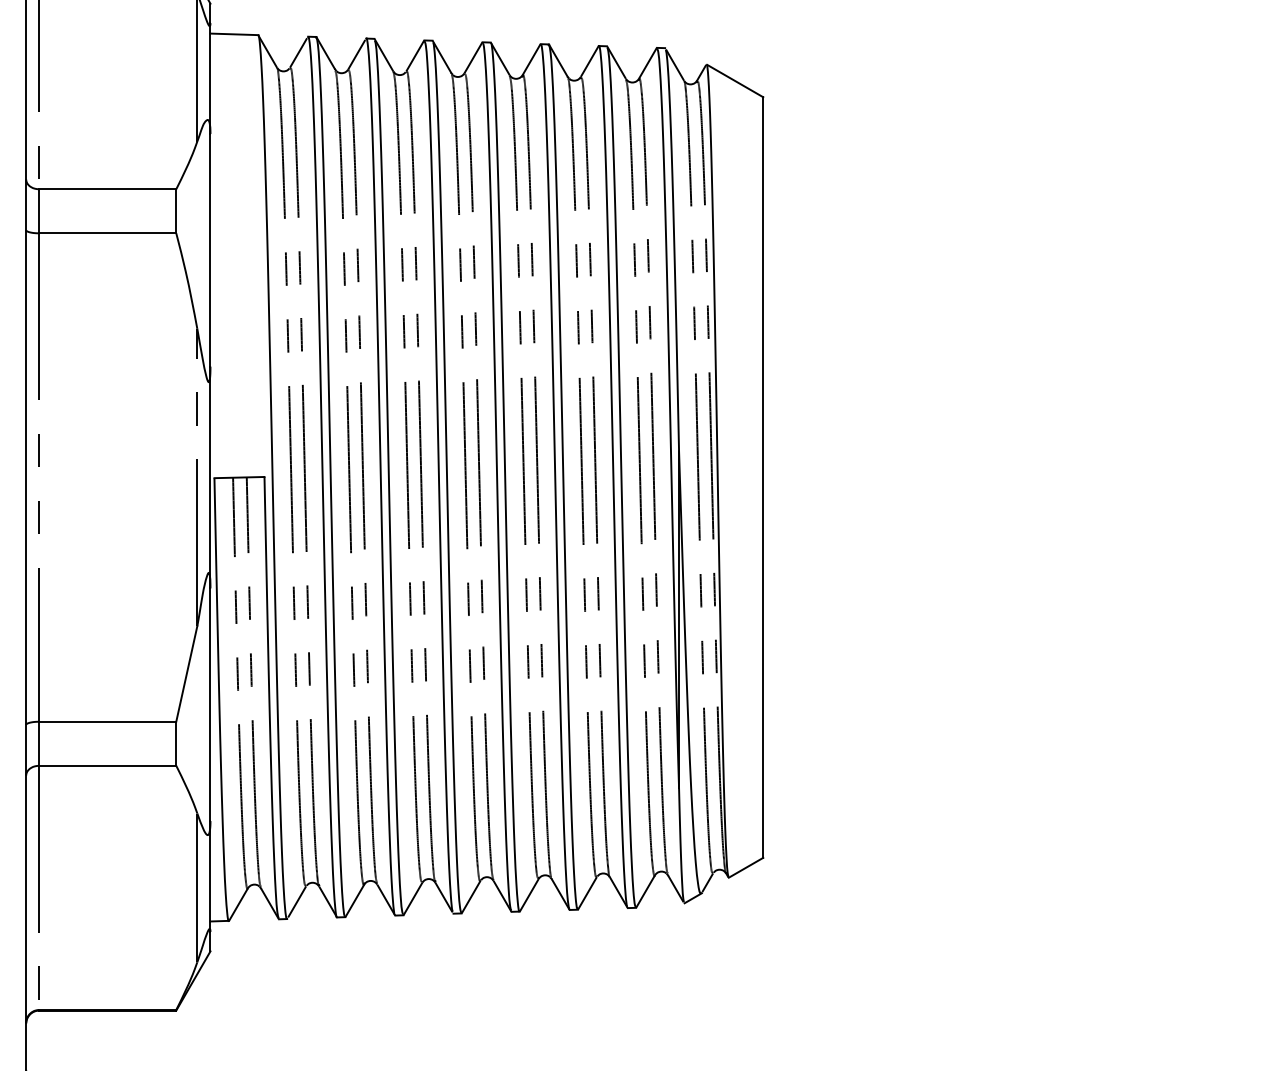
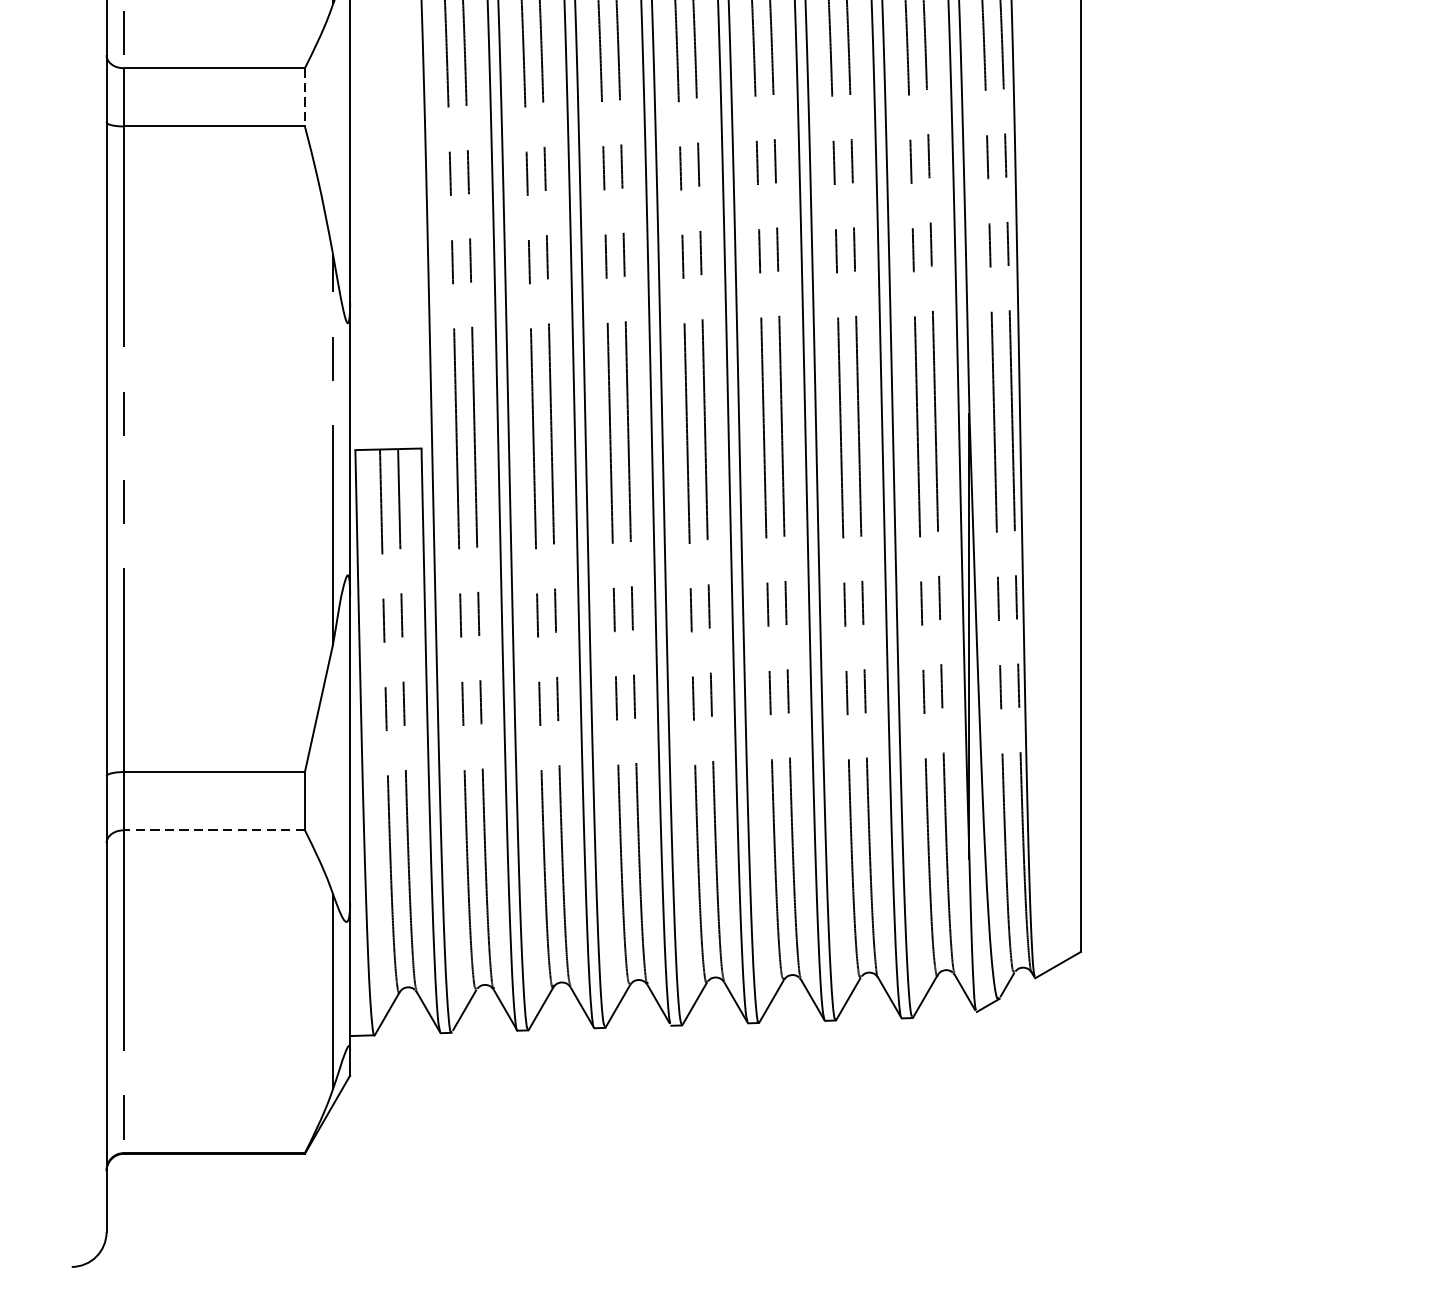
line: (176, 211) -> (305, 97), solid -> dashed
line: (107, 765) -> (214, 829), solid -> dashed

